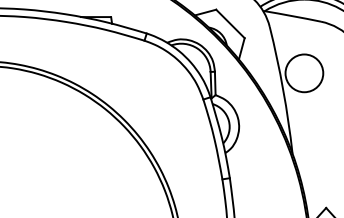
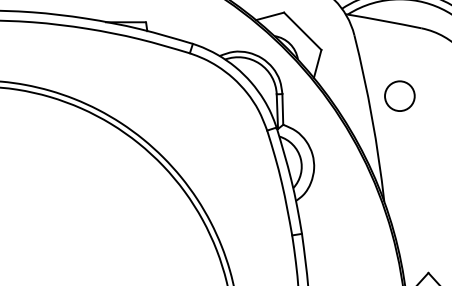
circle: (304, 72) -> (399, 95), size x0.6

